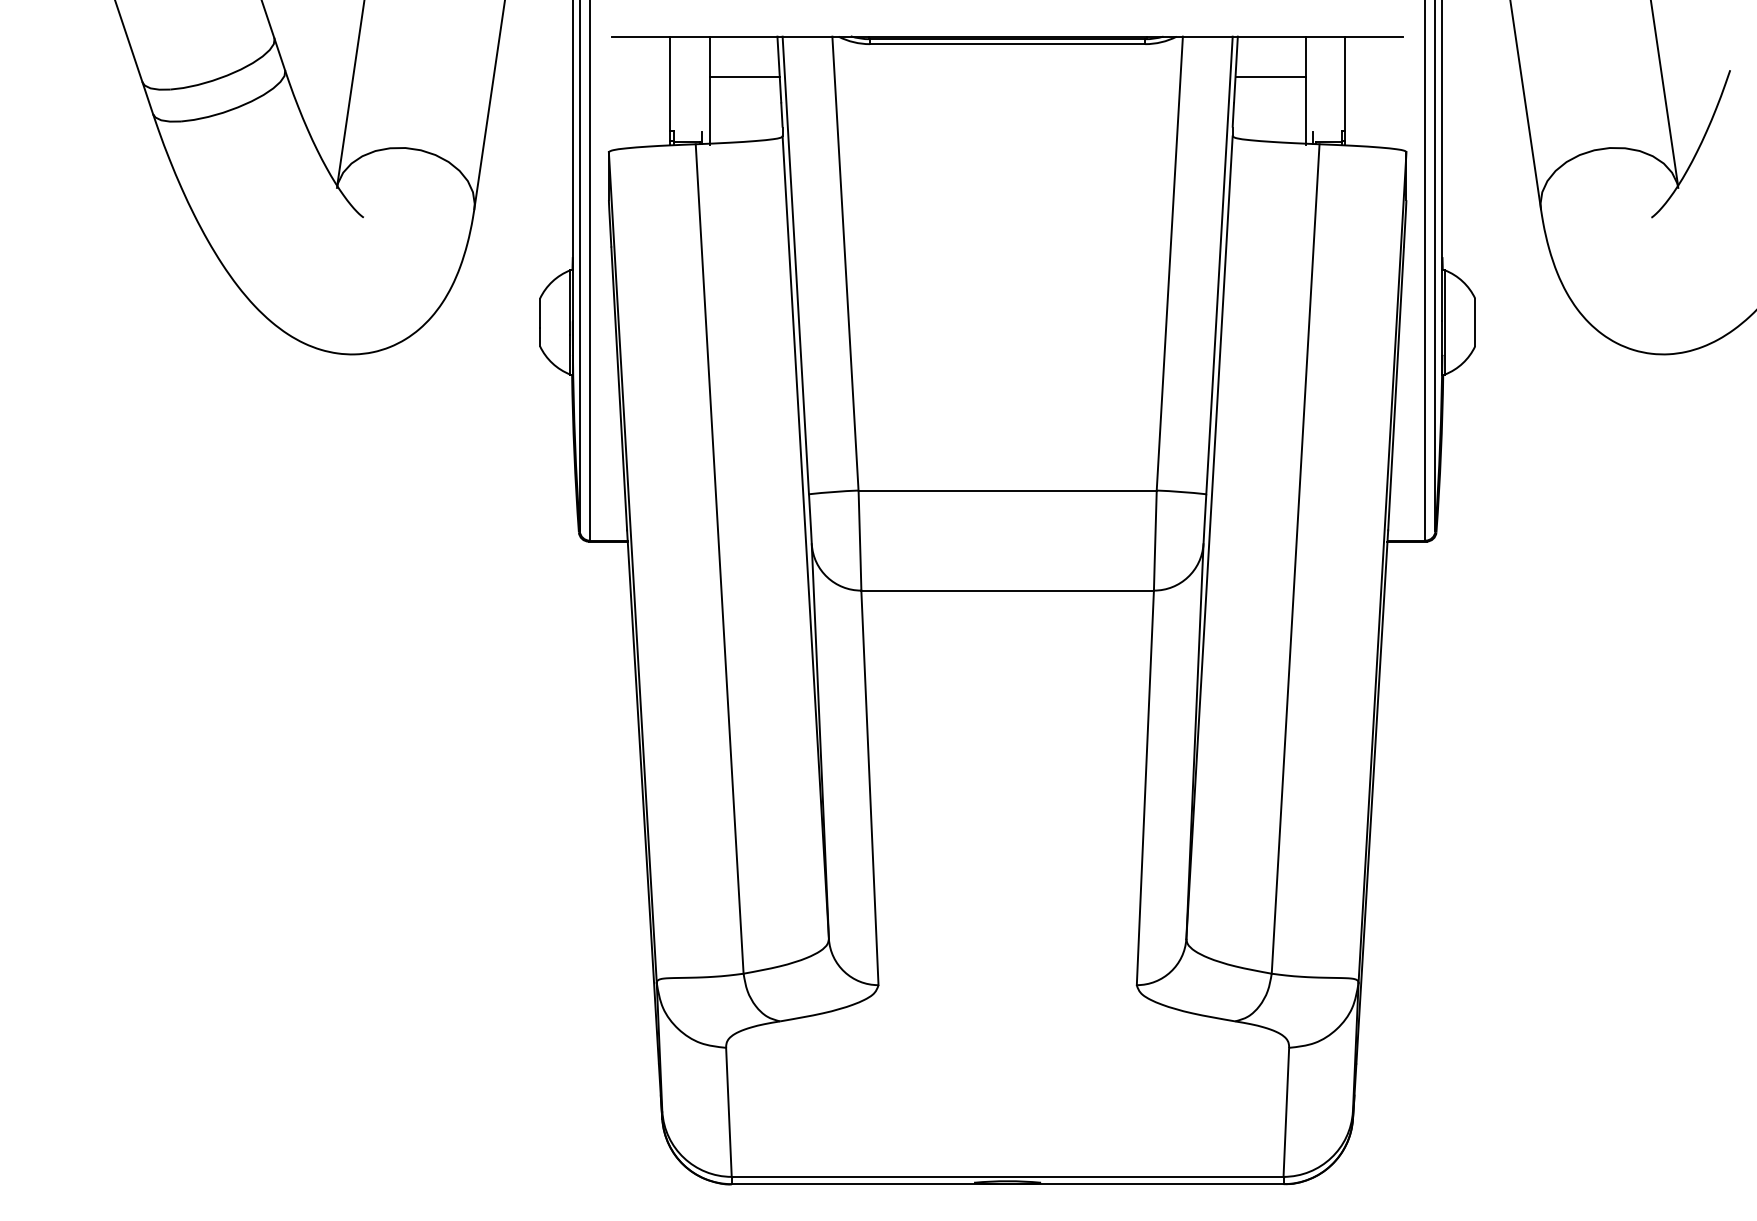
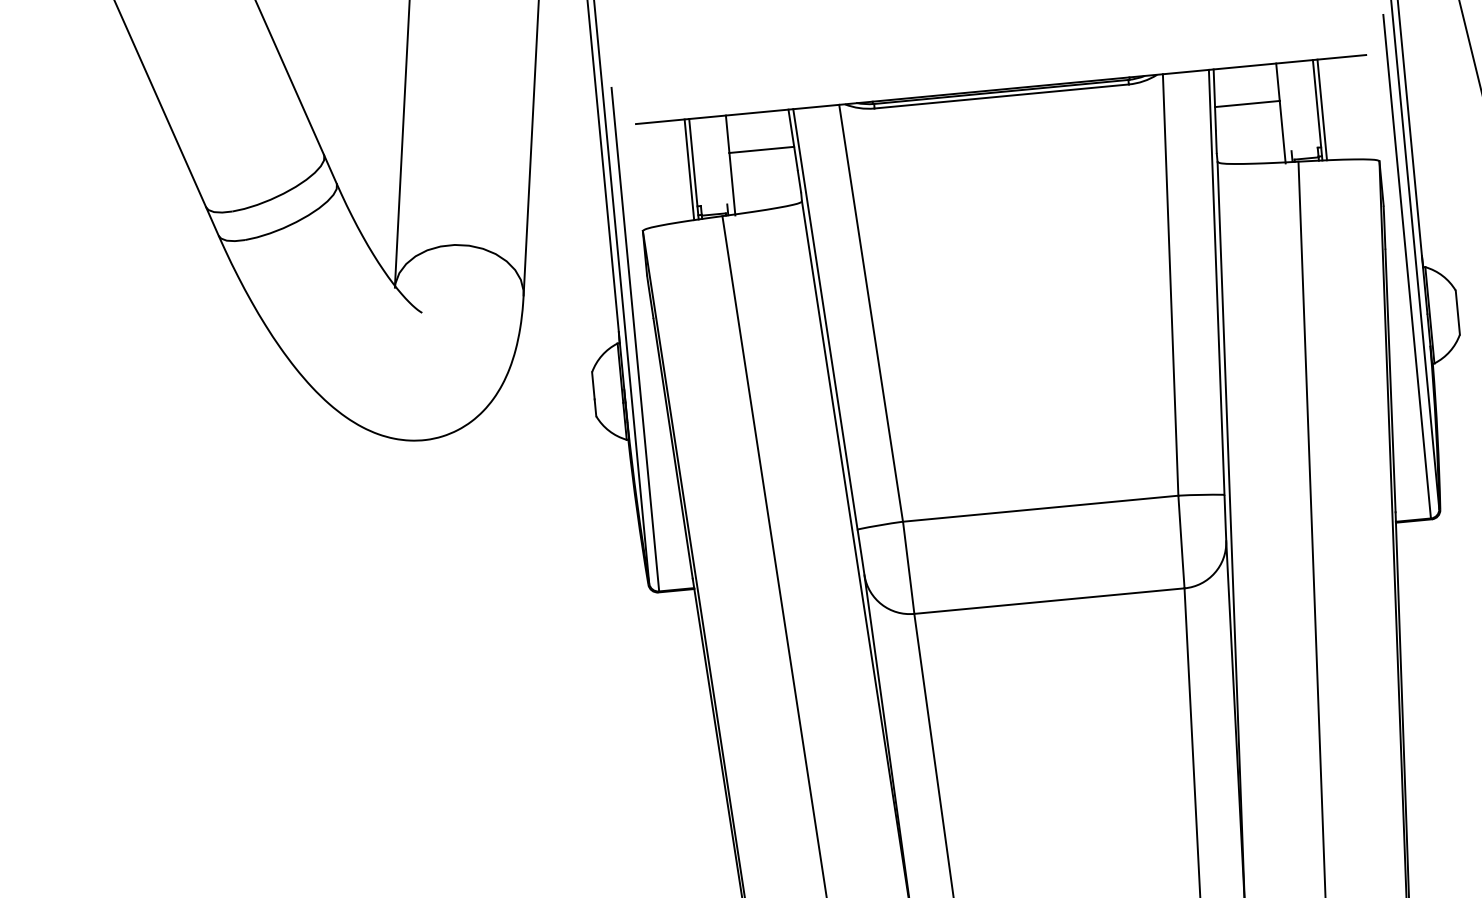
line: (664, 90) -> (688, 169), added
line: (1350, 90) -> (1322, 109), added

